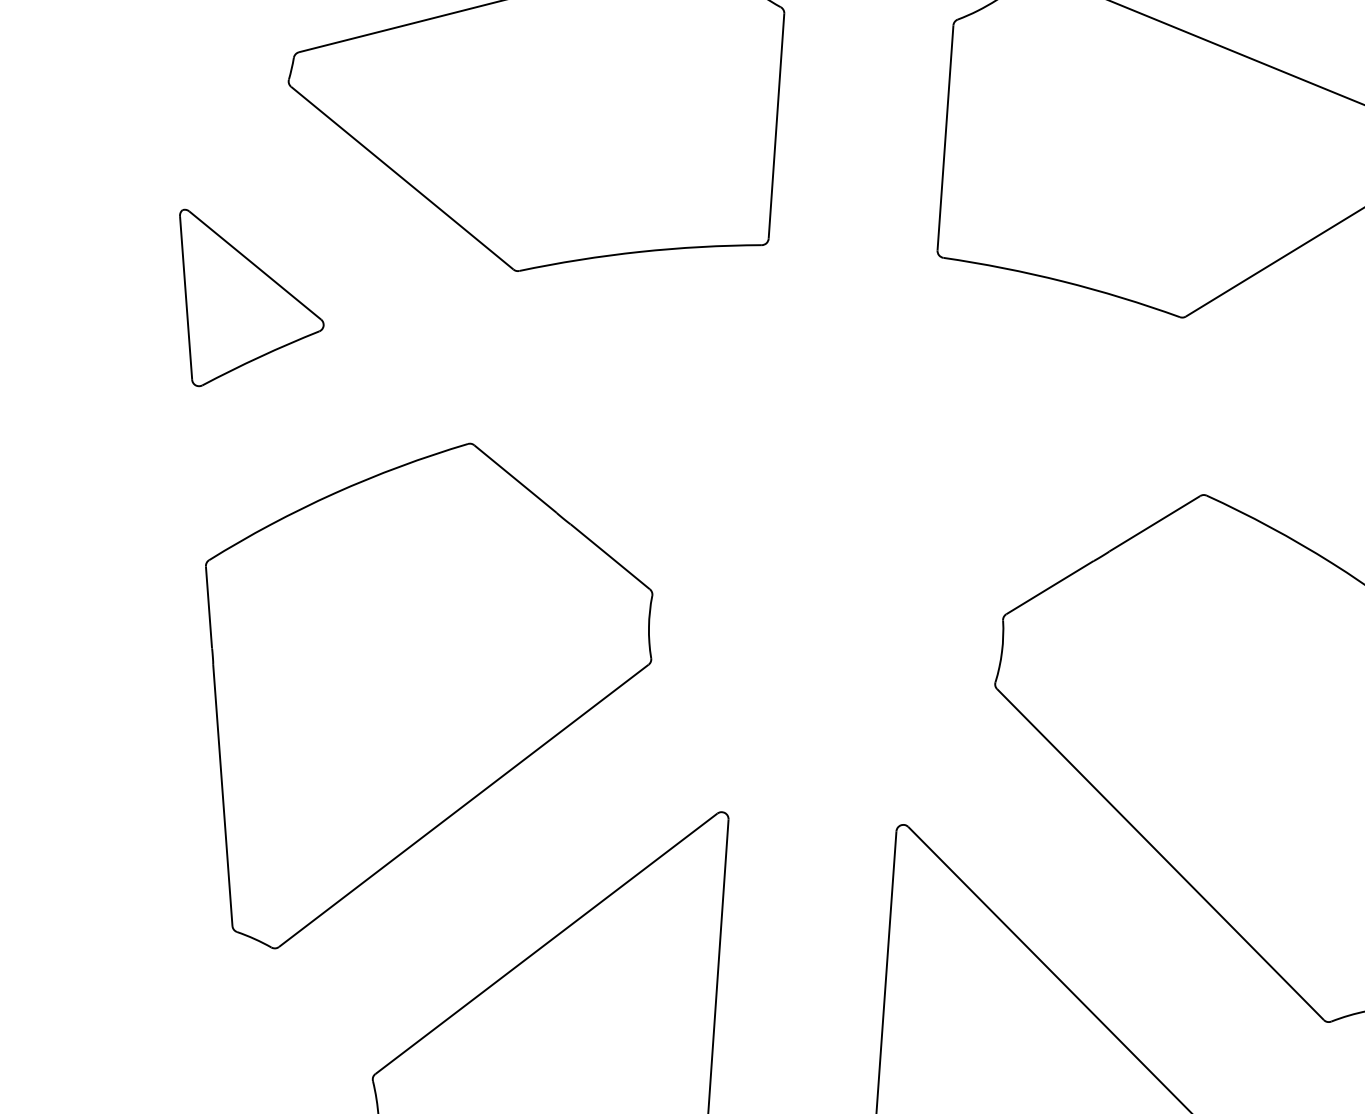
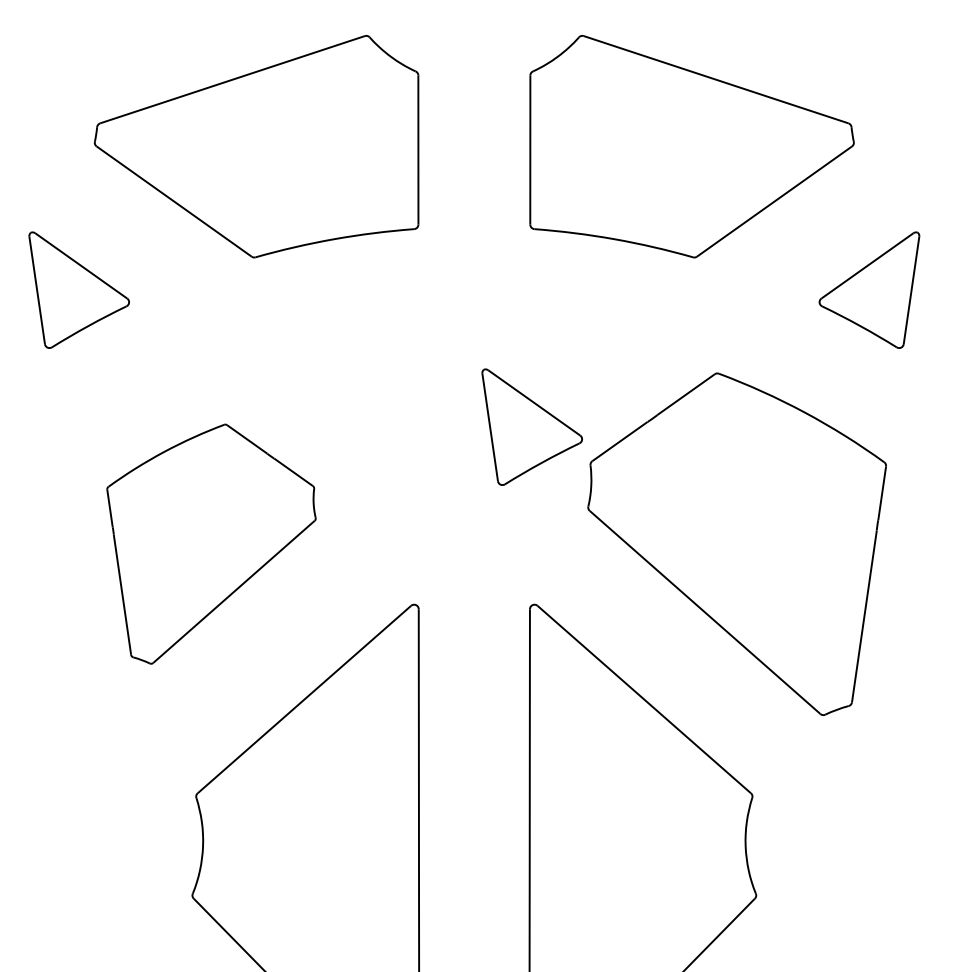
part: (918, 555) -> (531, 426), added
part: (422, 698) -> (211, 543), size x0.7

